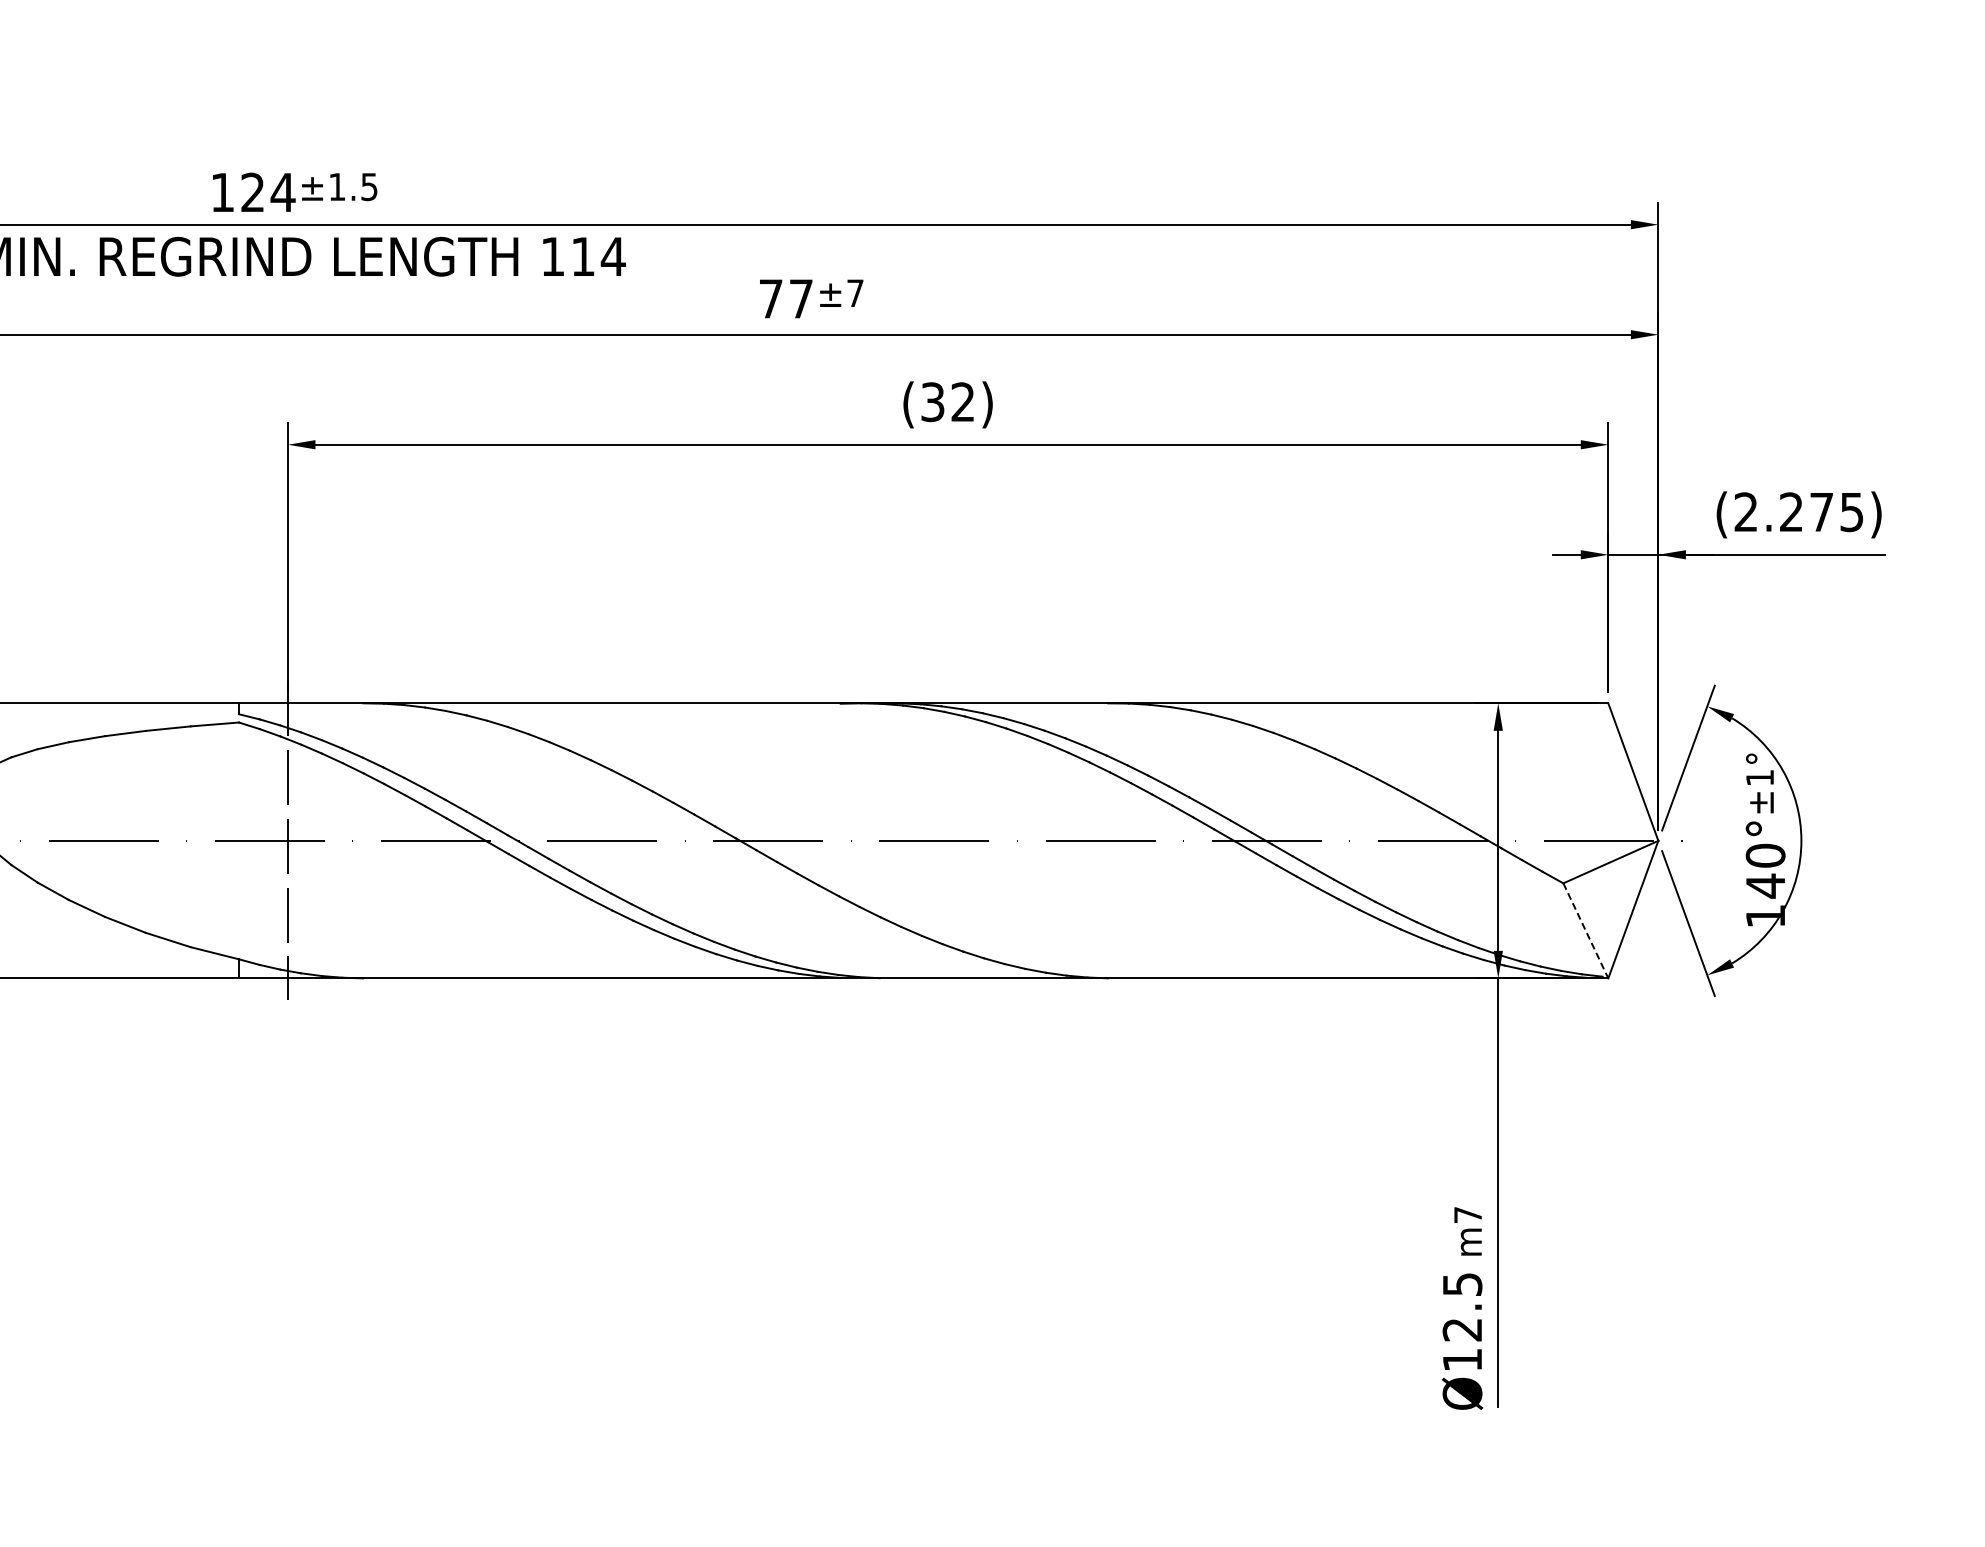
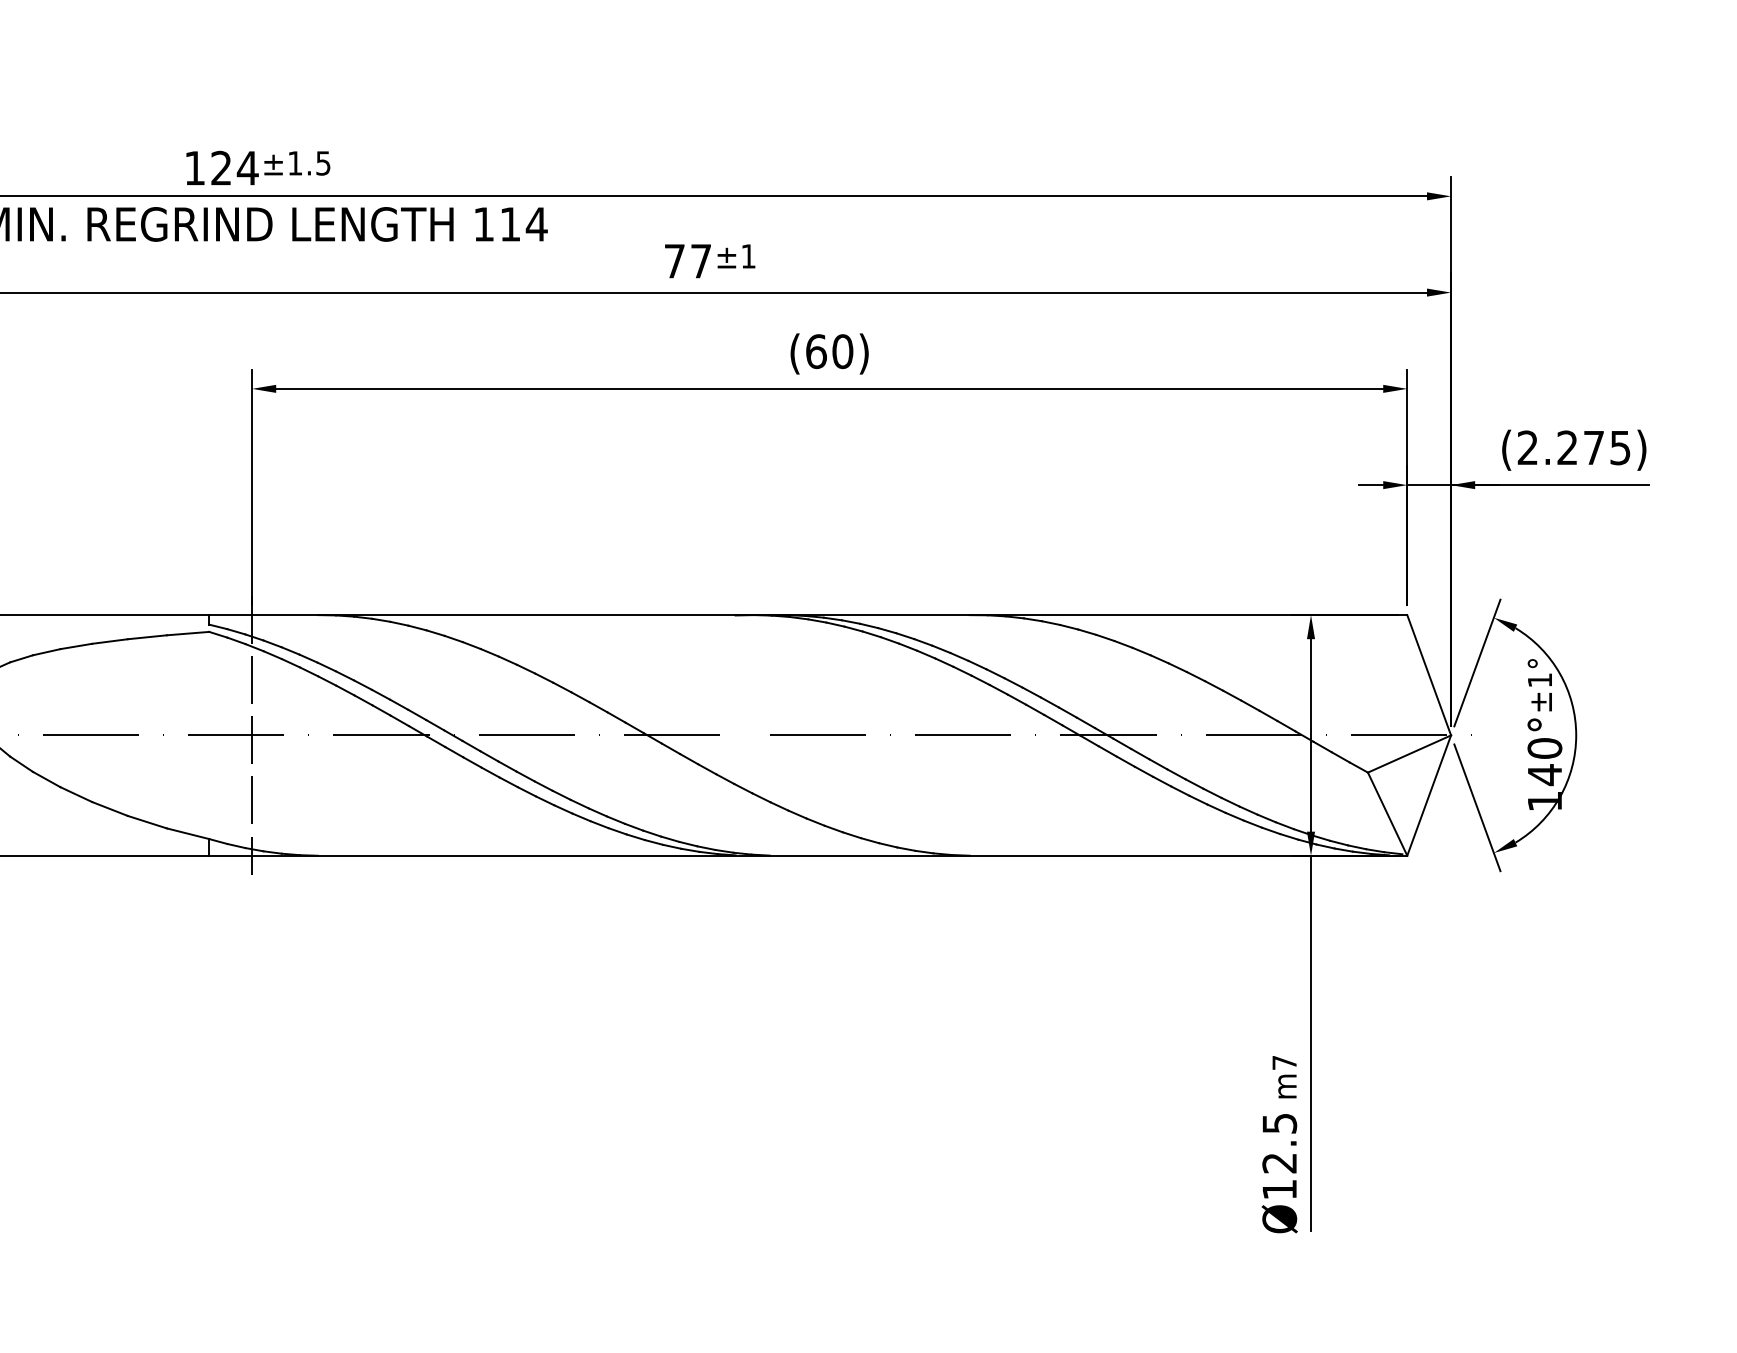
text: (855, 292) -> (748, 255), ±7 -> ±1
text: (948, 402) -> (830, 351), (32) -> (60)
line: (1585, 930) -> (1387, 813), dashed -> solid

